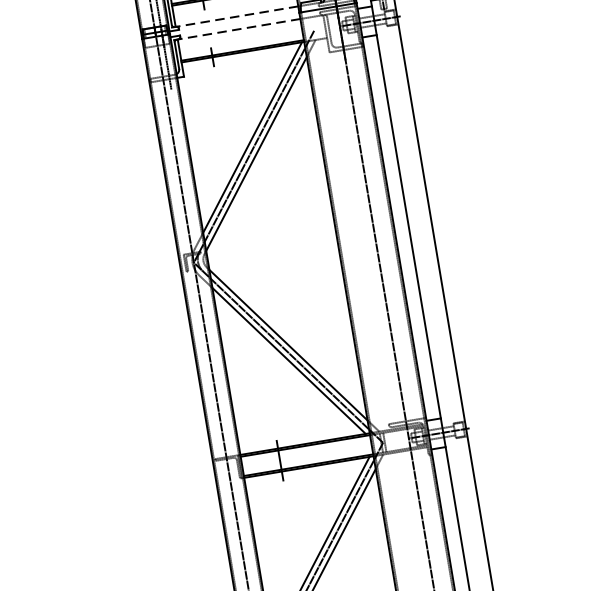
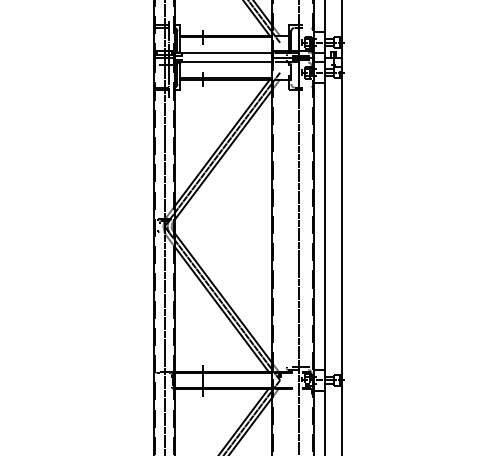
line: (232, 17) -> (222, 53), dashed -> solid
line: (234, 30) -> (222, 62), dashed -> solid

